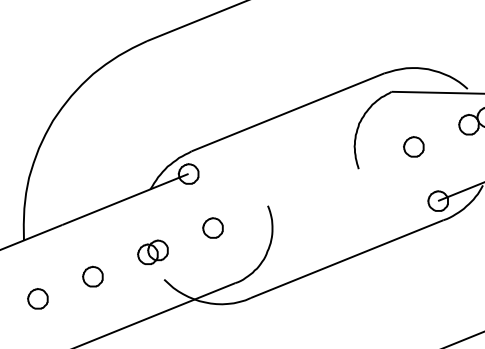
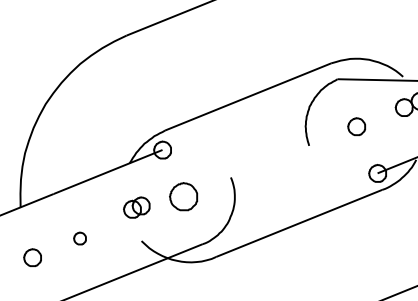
part: (212, 227) -> (183, 196), size x1.6
part: (152, 252) -> (136, 207), moved
part: (92, 276) -> (79, 238), size x0.7

